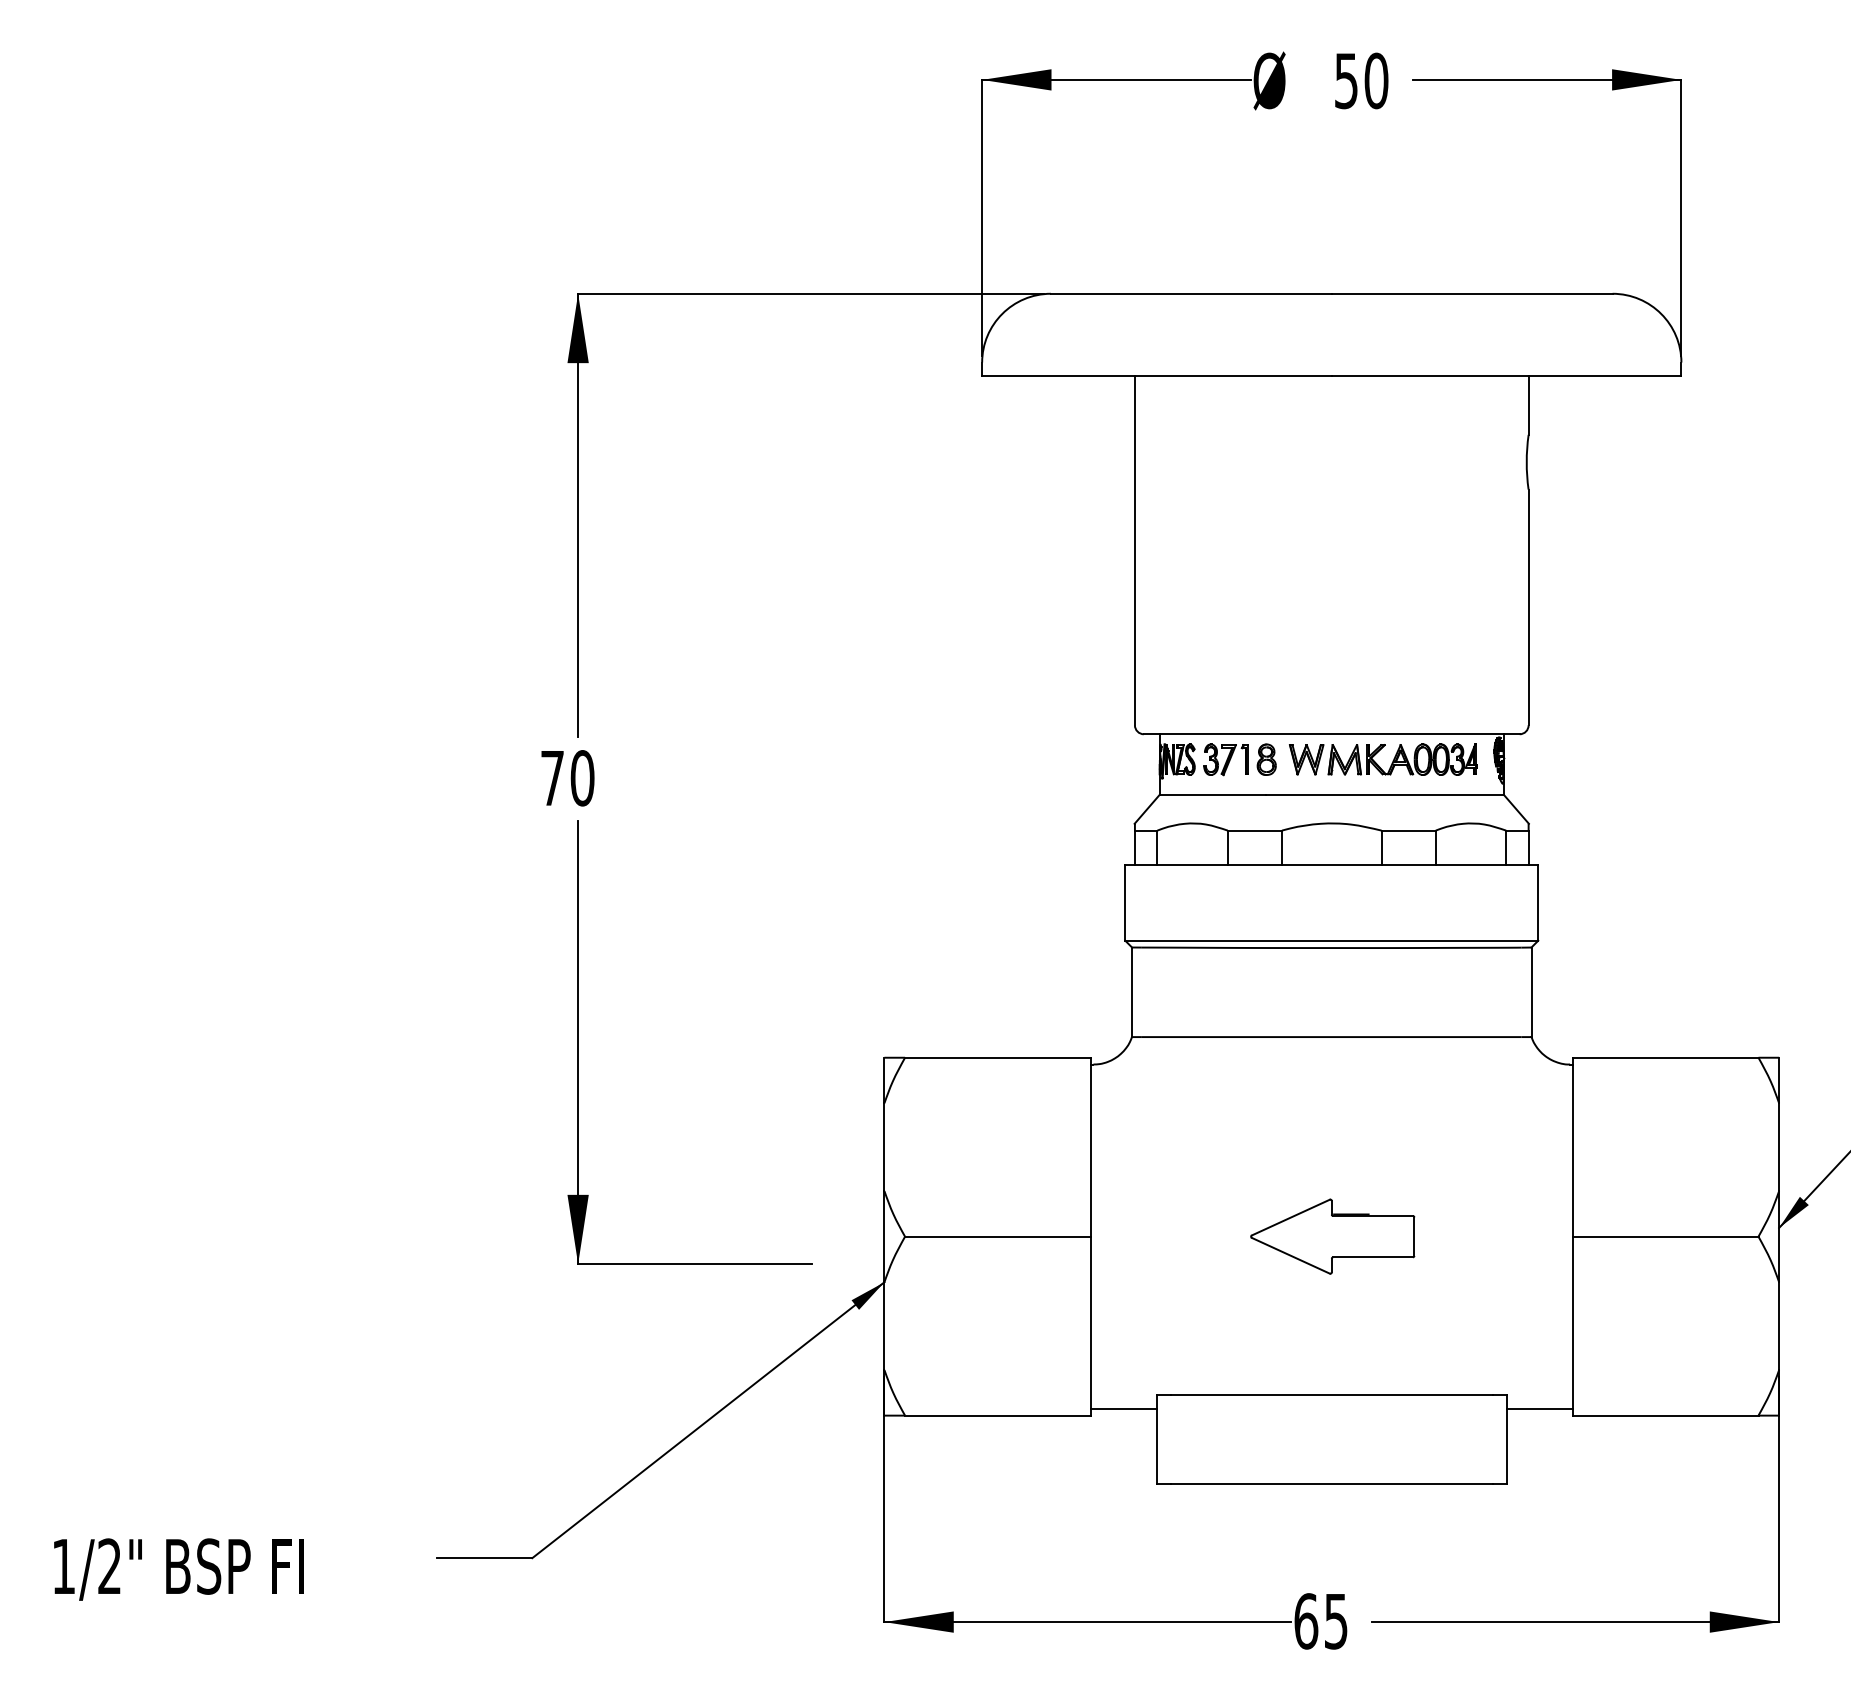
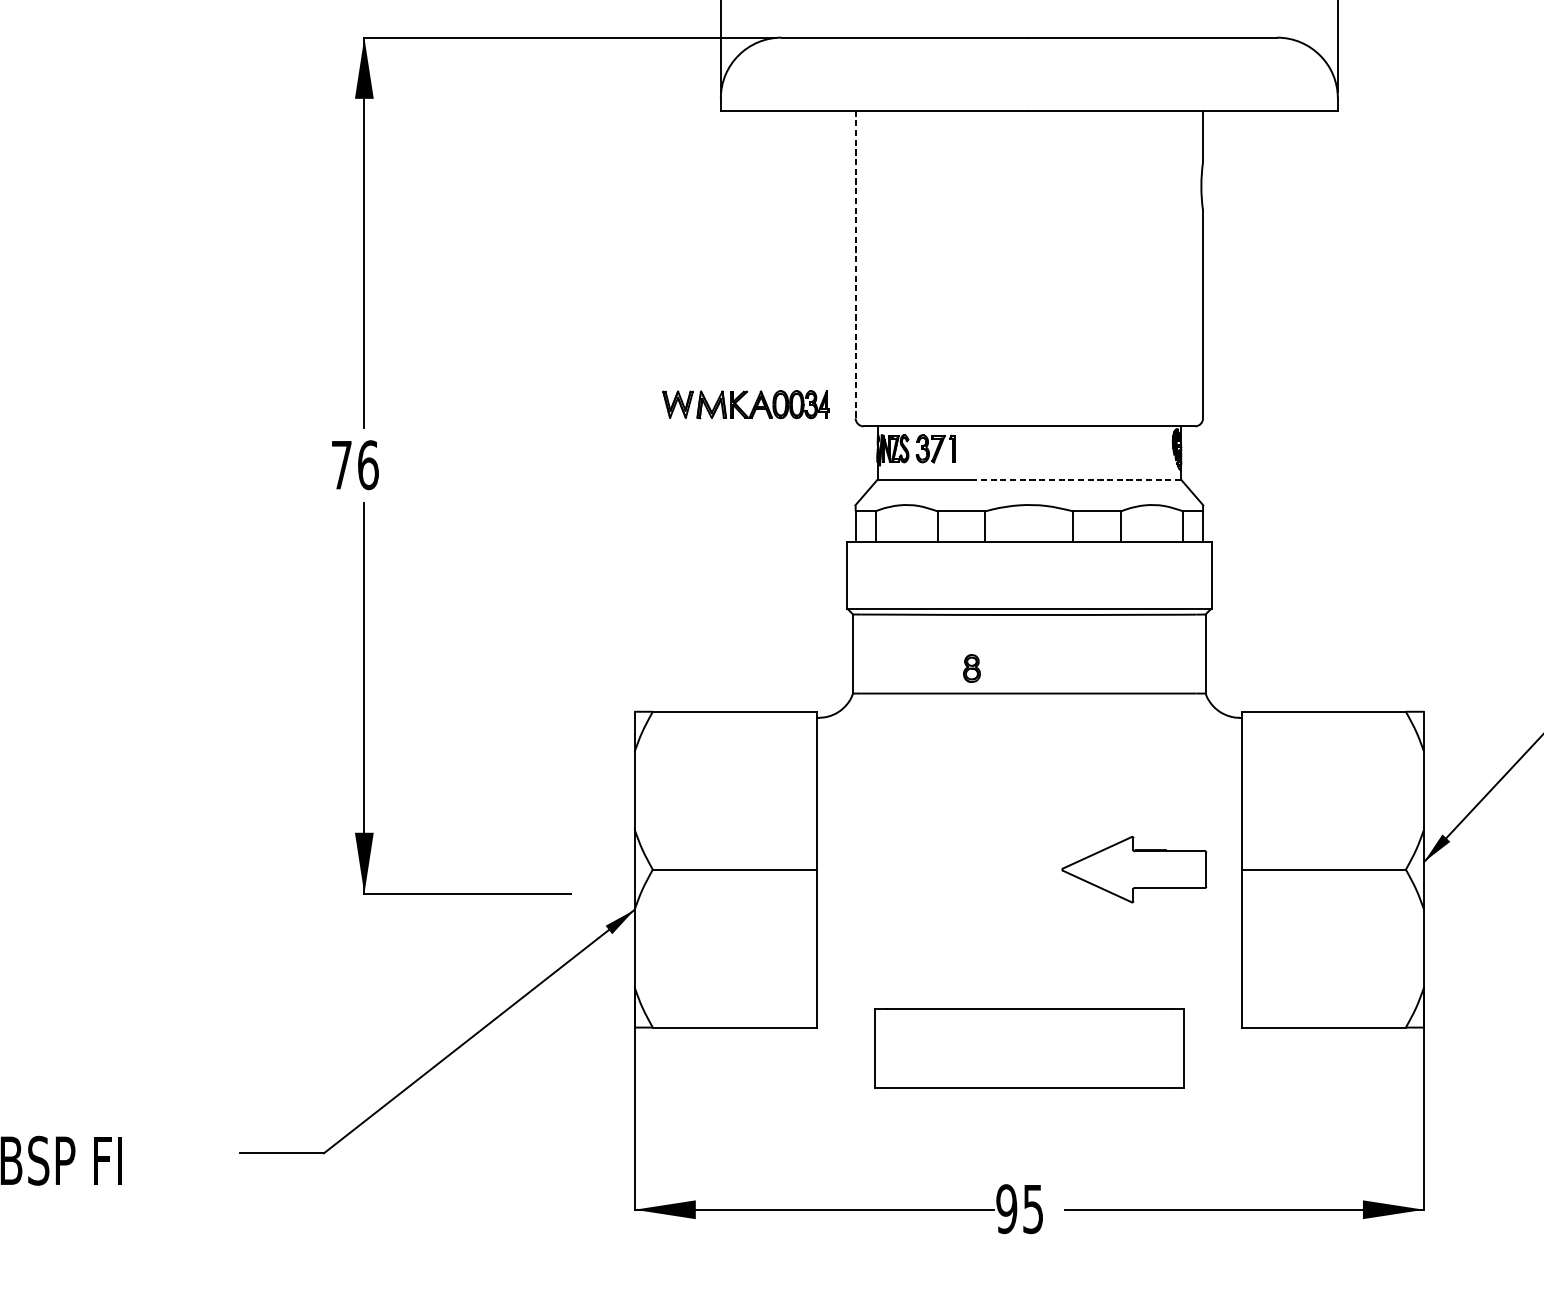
line: (1134, 551) -> (855, 265), solid -> dashed
part: (1266, 759) -> (971, 668), moved
part: (1378, 764) -> (741, 408), moved
text: (582, 778) -> (368, 465), 70 -> 76
line: (1384, 794) -> (1075, 479), solid -> dashed
part: (1332, 1236) -> (1134, 869), moved
line: (1123, 1408) -> (845, 1021), removed
line: (1539, 1408) -> (1212, 1021), removed
text: (1306, 1621) -> (1007, 1209), 65 -> 95

